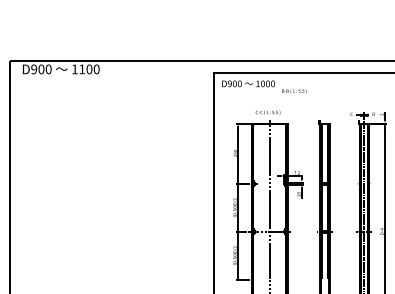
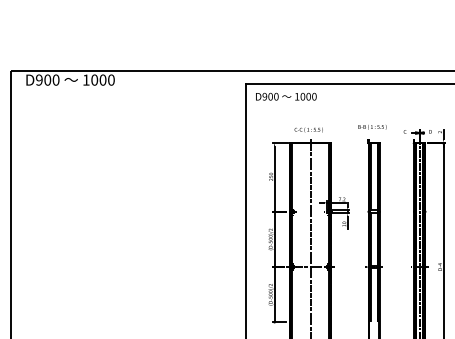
text: (82, 69) -> (95, 80), 1100 -> 1000
text: (294, 91) -> (372, 127), moved

